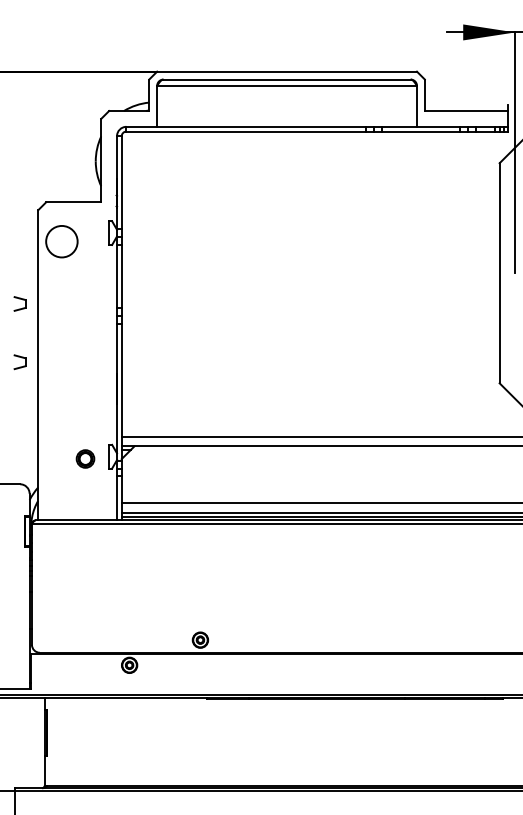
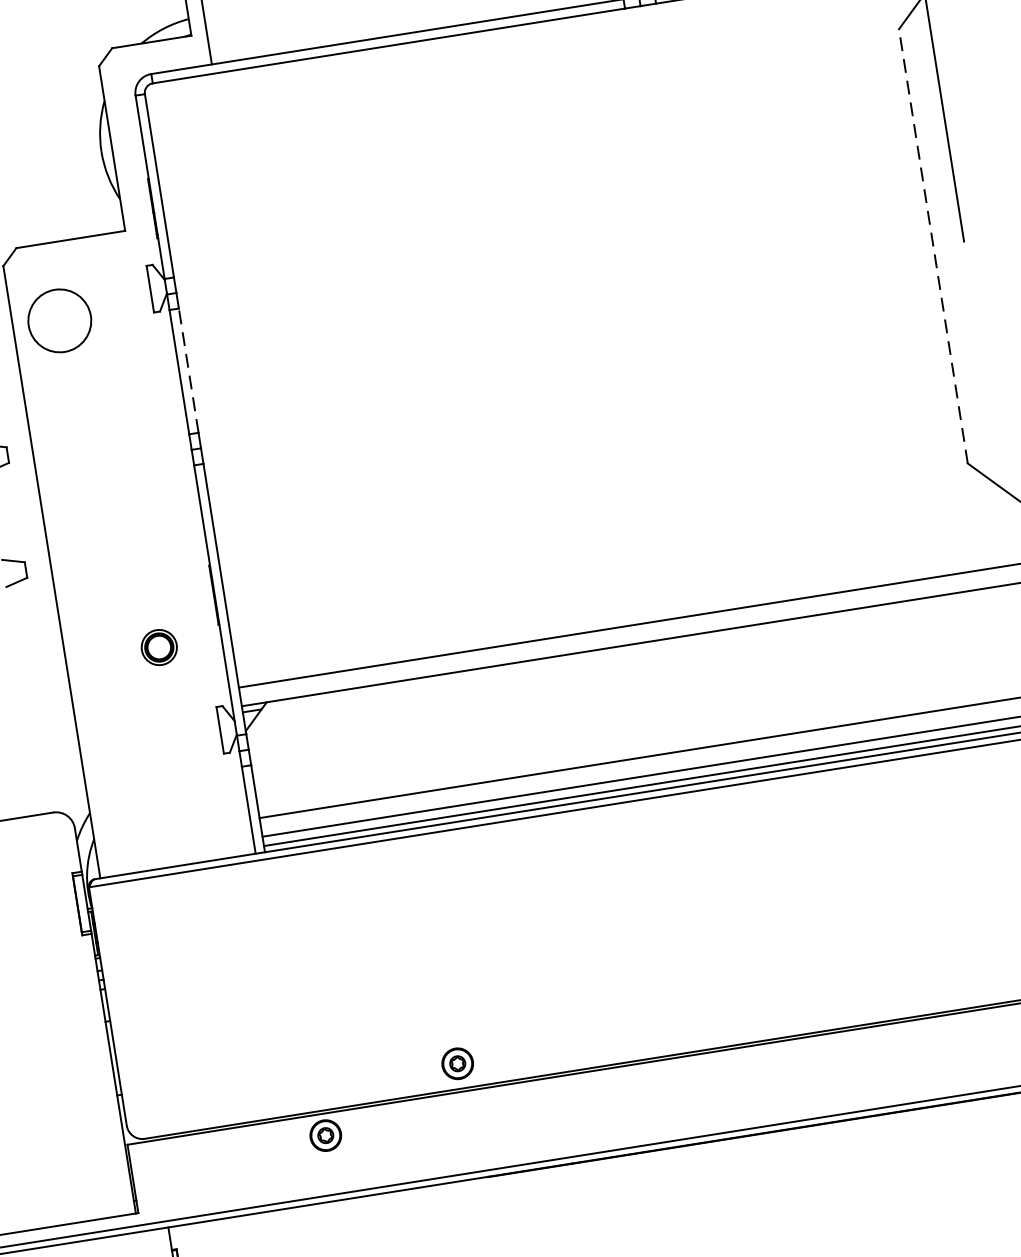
line: (499, 272) -> (932, 244), solid -> dashed
line: (121, 275) -> (187, 368), solid -> dashed
part: (85, 458) -> (159, 646), moved

